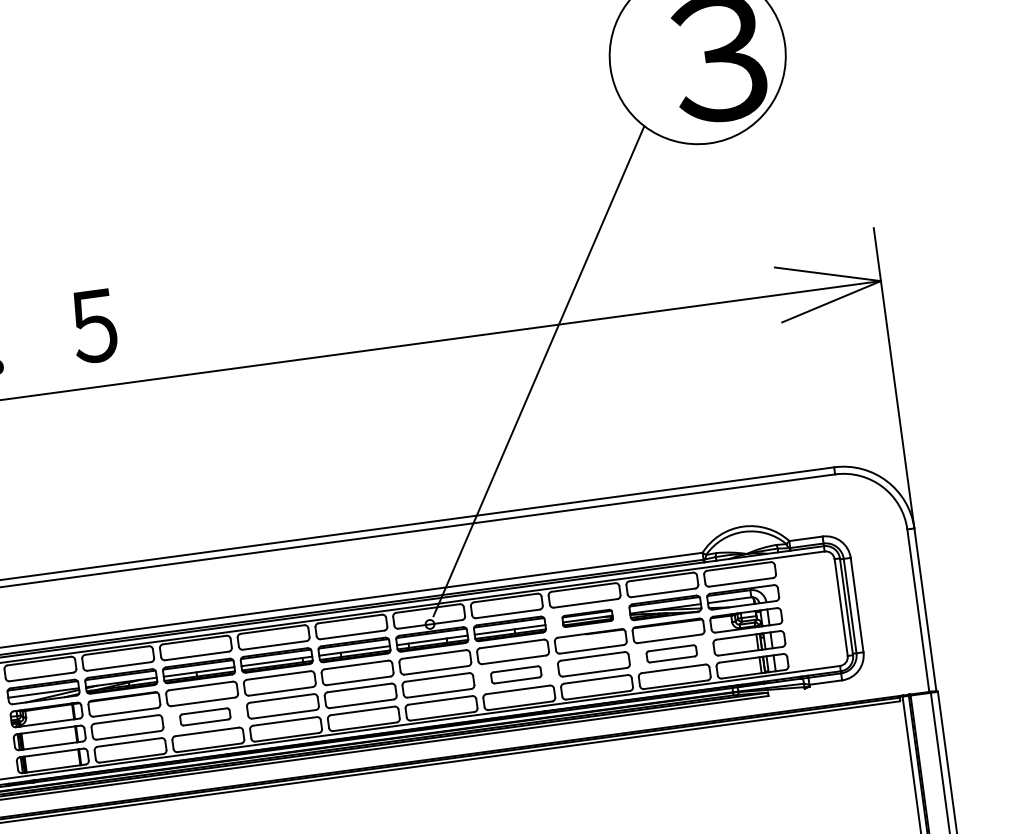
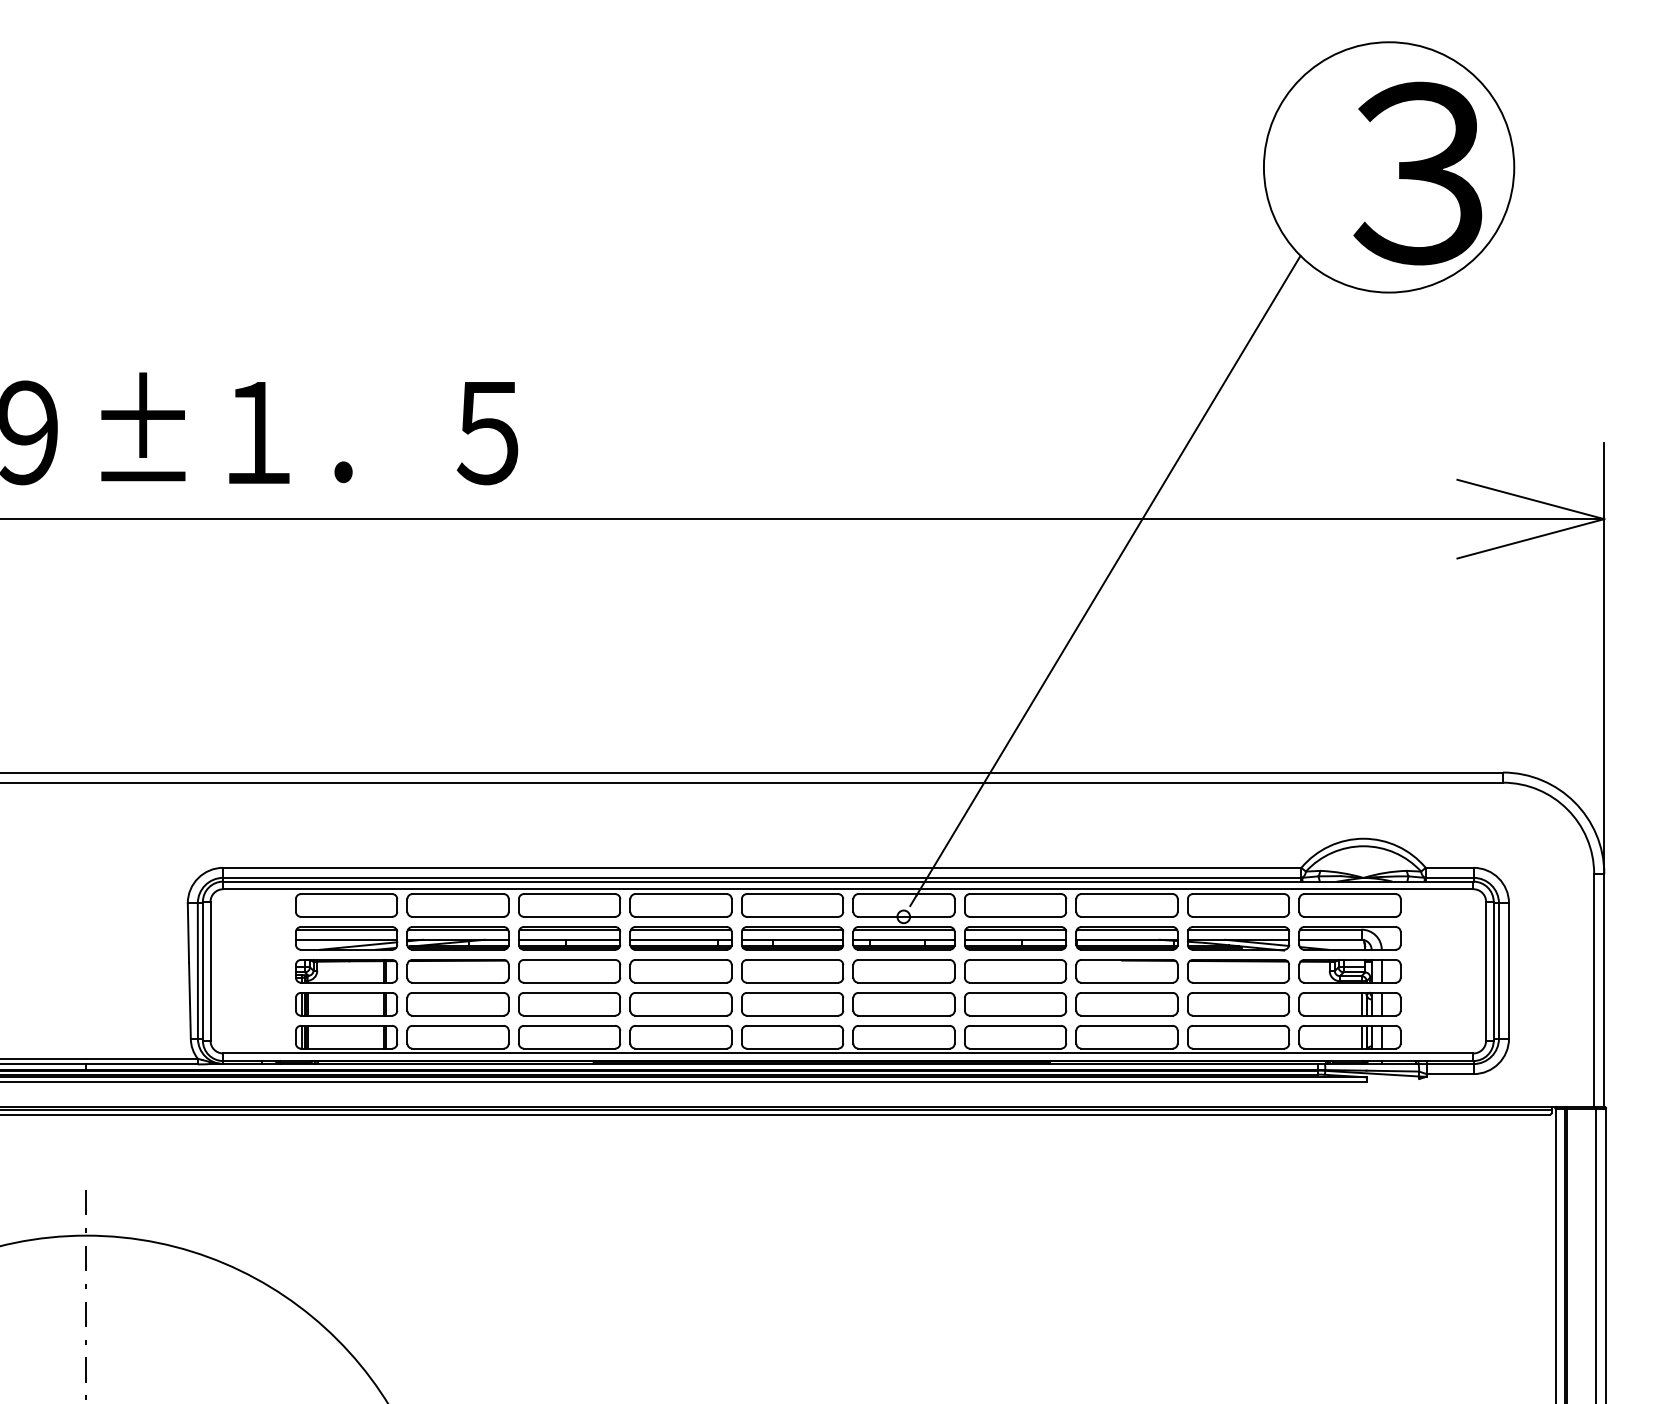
part: (587, 618) -> (1126, 938), size x1.43
part: (671, 653) -> (1238, 1004), size x1.43
part: (516, 675) -> (1015, 1004), size x1.43
part: (205, 717) -> (569, 1004), size x1.43

